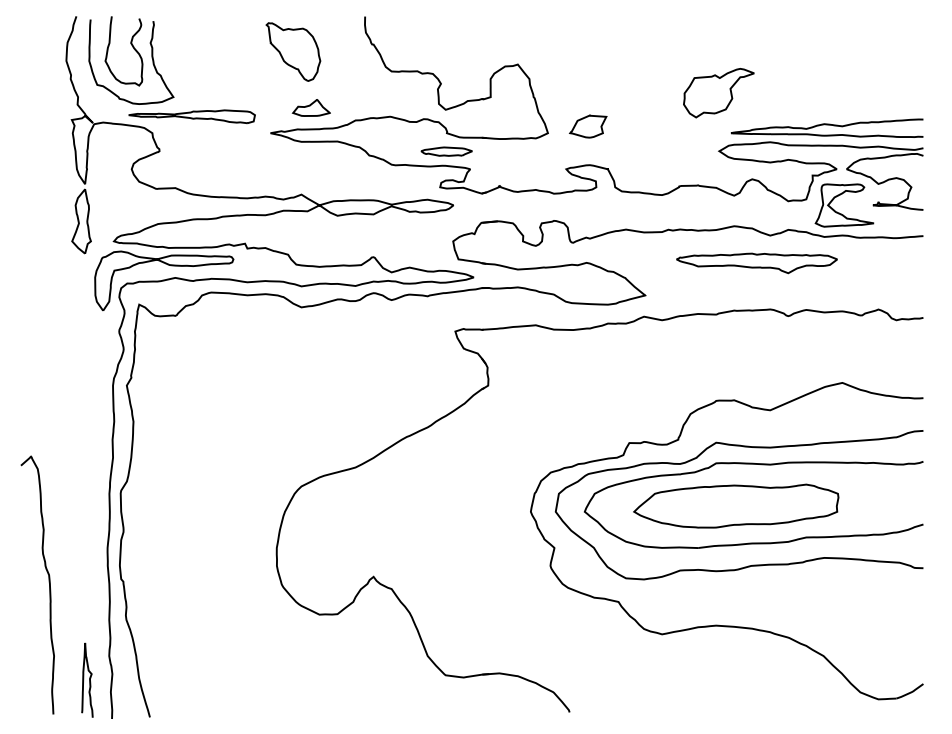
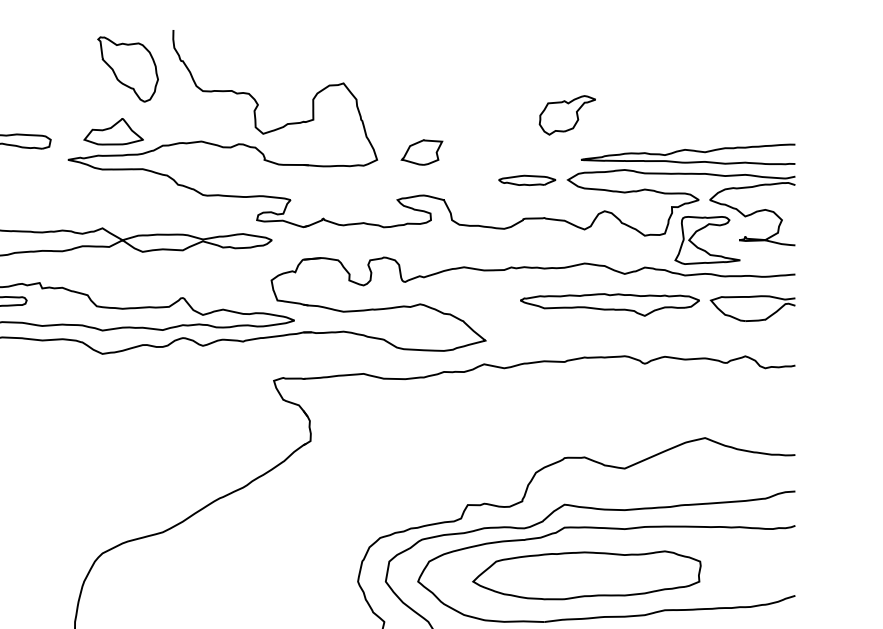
part: (293, 51) -> (128, 68), moved
part: (718, 93) -> (567, 115), size x0.71
part: (311, 107) -> (113, 131), size x1.43
part: (446, 151) -> (526, 180), moved
part: (882, 257) -> (749, 298), added

